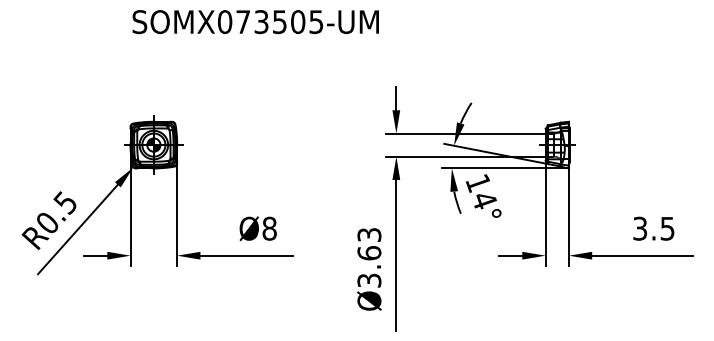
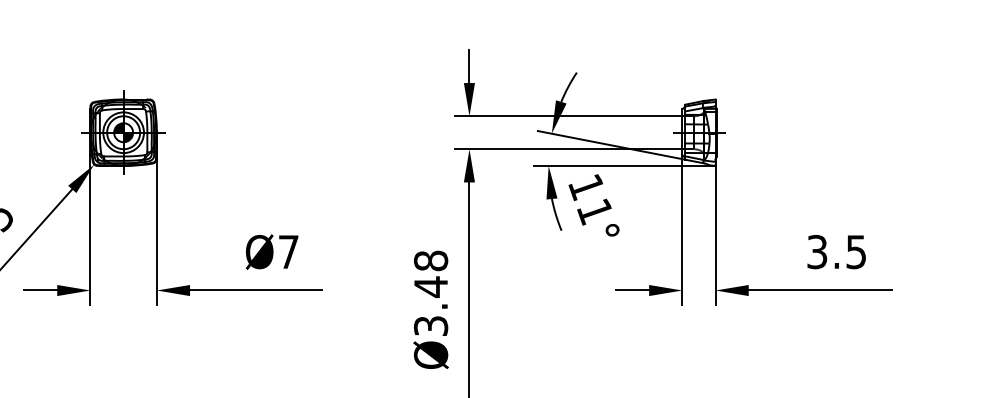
text: (484, 200) -> (595, 211), 14° -> 11°
text: (269, 228) -> (288, 251), Ø8 -> Ø7
text: (369, 243) -> (431, 273), Ø3.63 -> Ø3.48

